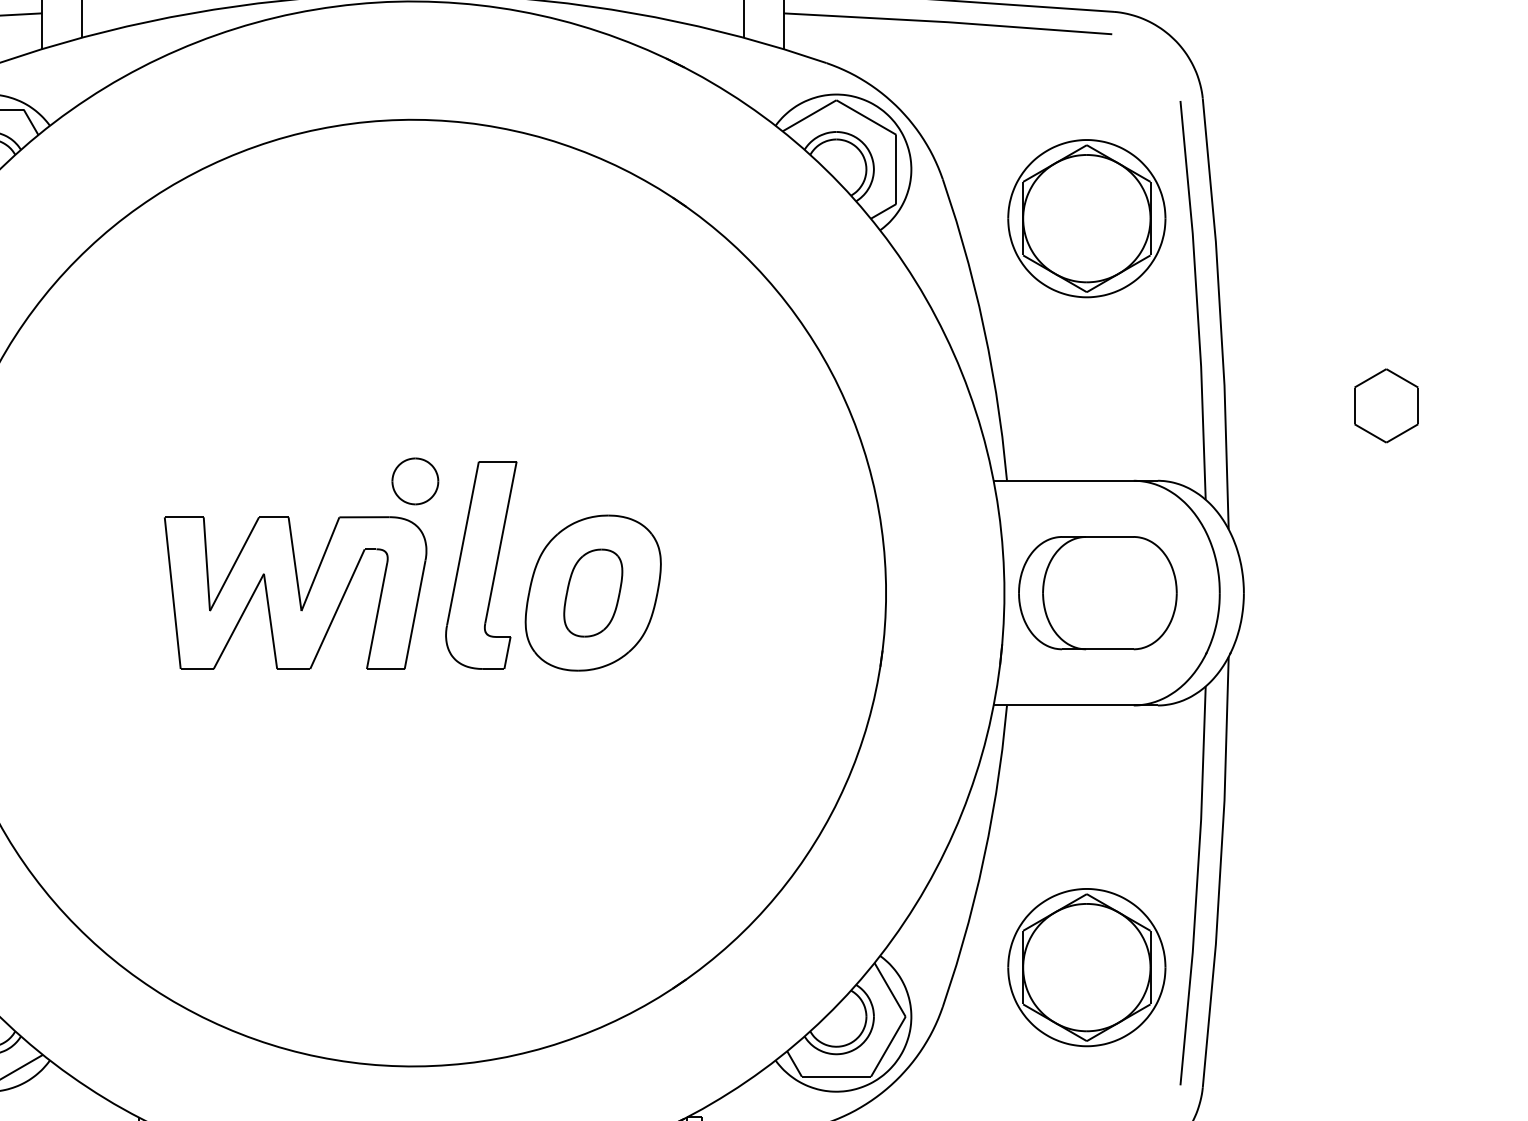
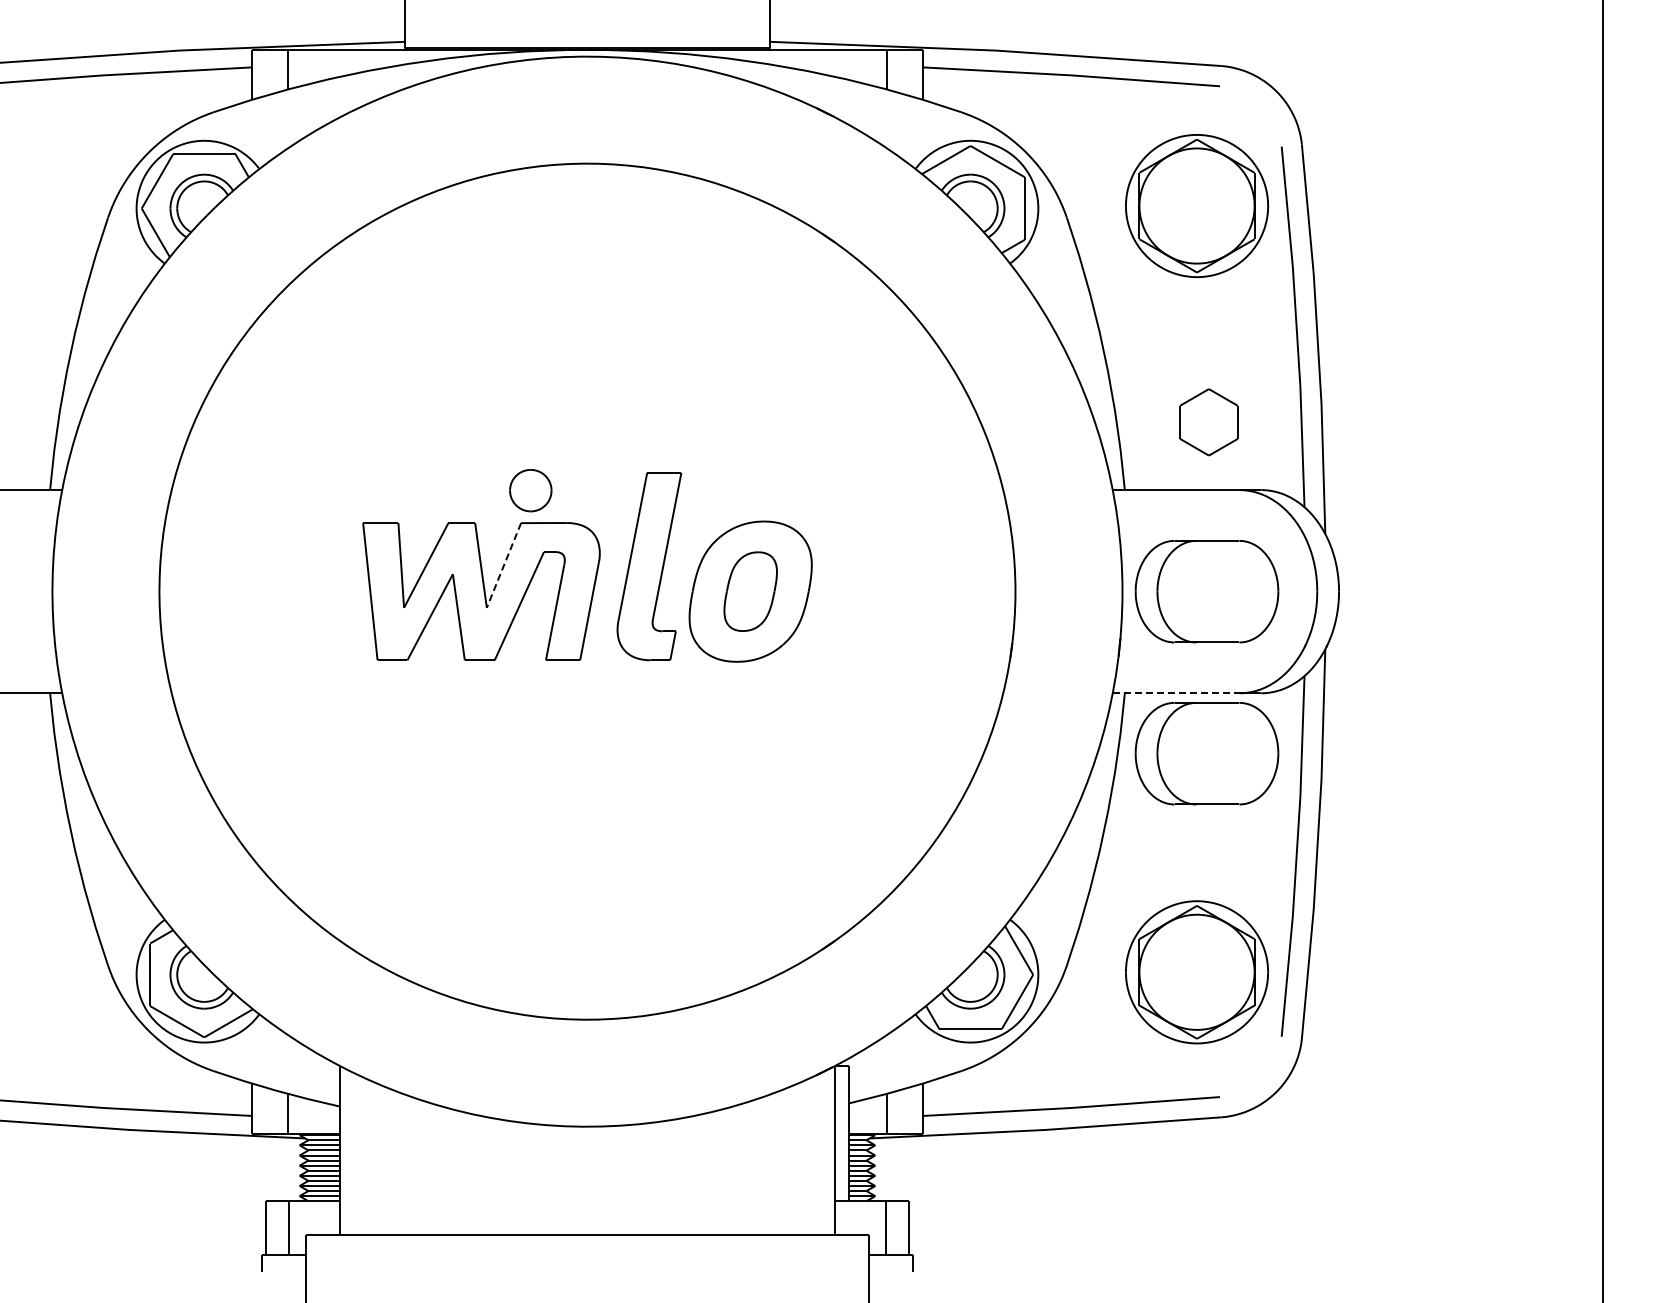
part: (1086, 218) -> (1196, 205), moved
part: (1385, 406) -> (1208, 422), moved
part: (415, 481) -> (530, 490), moved
line: (319, 564) -> (503, 565), solid -> dashed
line: (1064, 705) -> (1176, 693), solid -> dashed
part: (1097, 772) -> (1206, 753), added
part: (1086, 967) -> (1196, 972), moved

